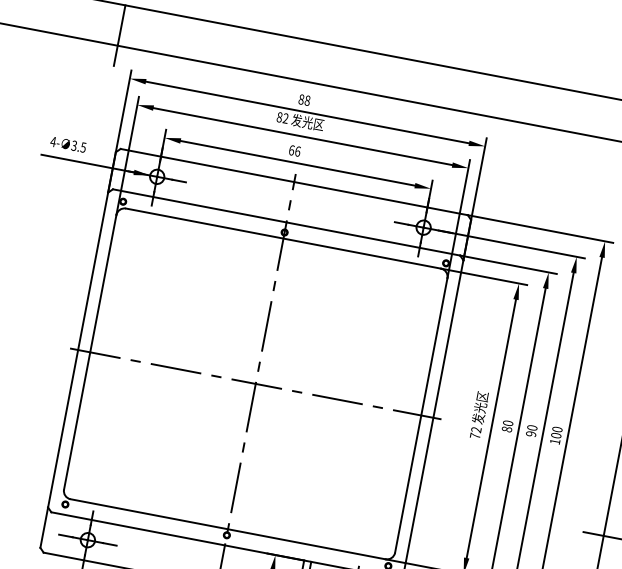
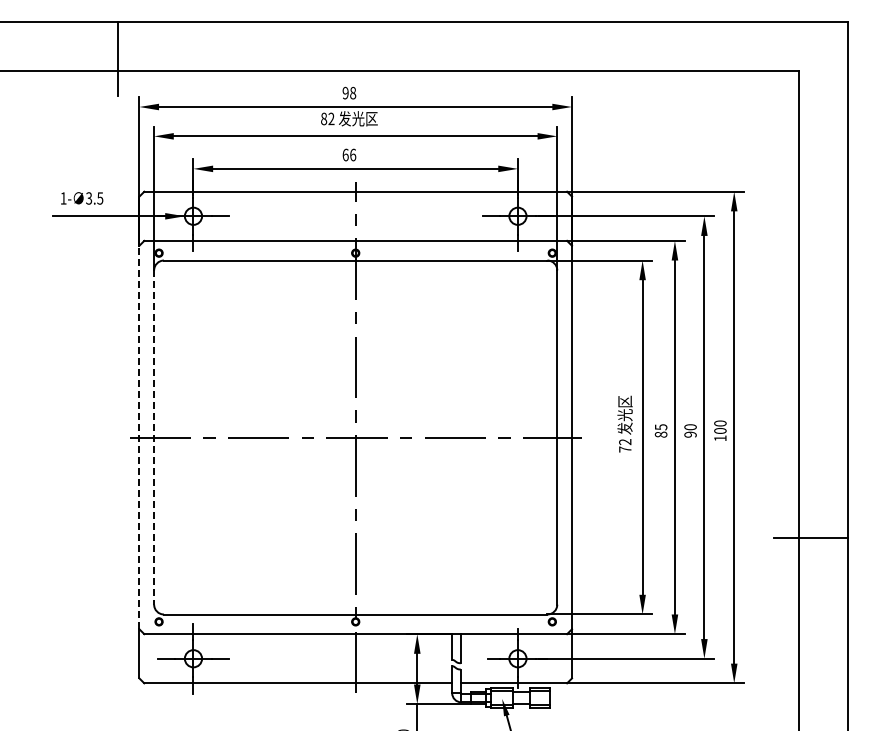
text: (301, 99) -> (345, 93), 88 -> 98
text: (53, 141) -> (63, 198), 4- -> 1-
line: (78, 350) -> (139, 437), solid -> dashed
line: (90, 353) -> (154, 438), solid -> dashed
text: (507, 423) -> (660, 427), 80 -> 85

